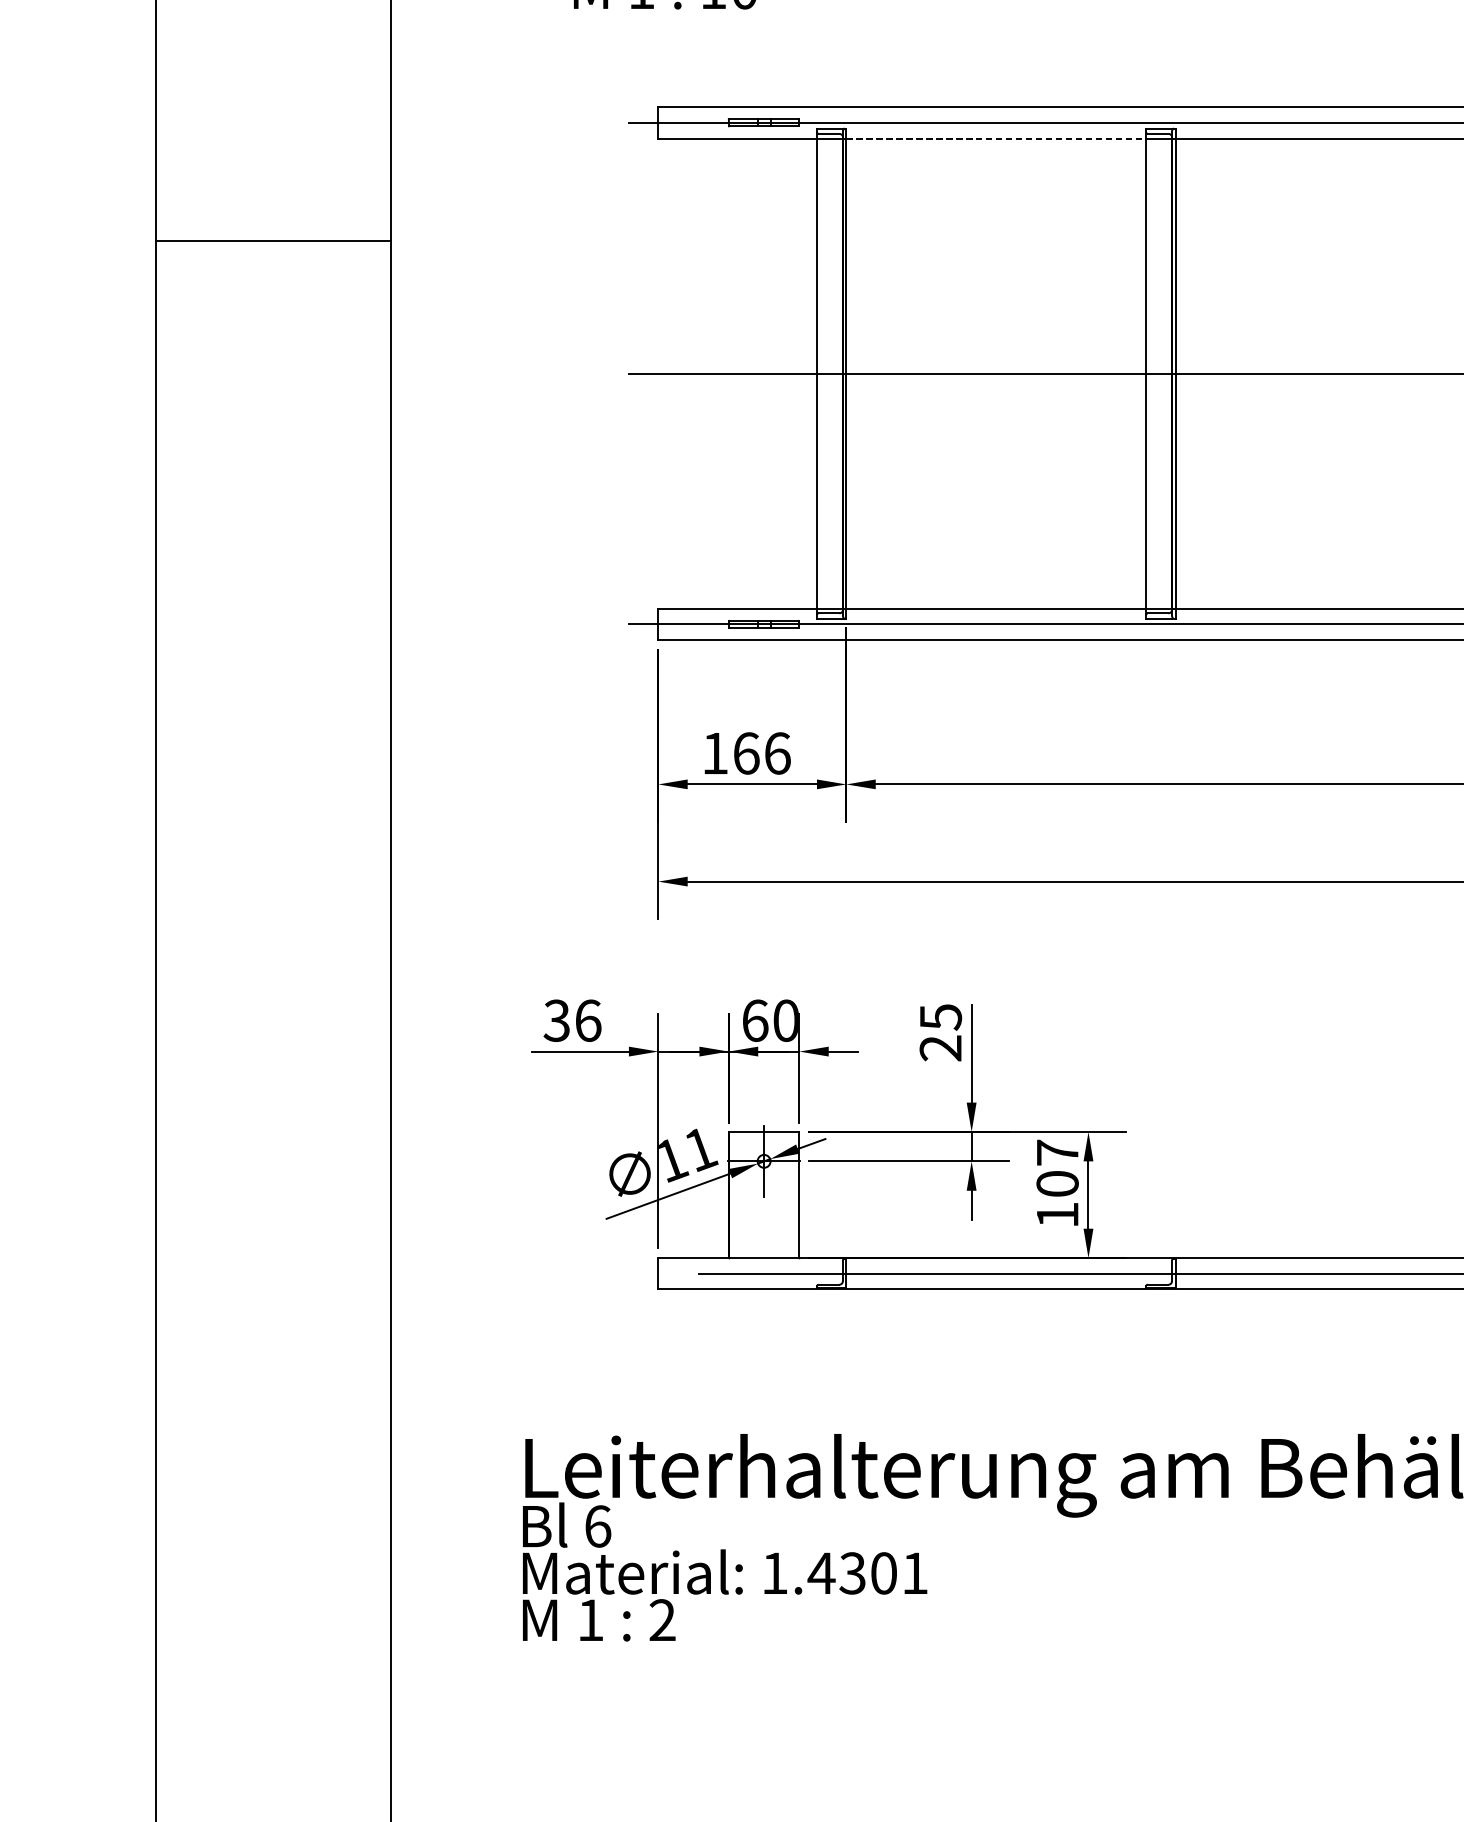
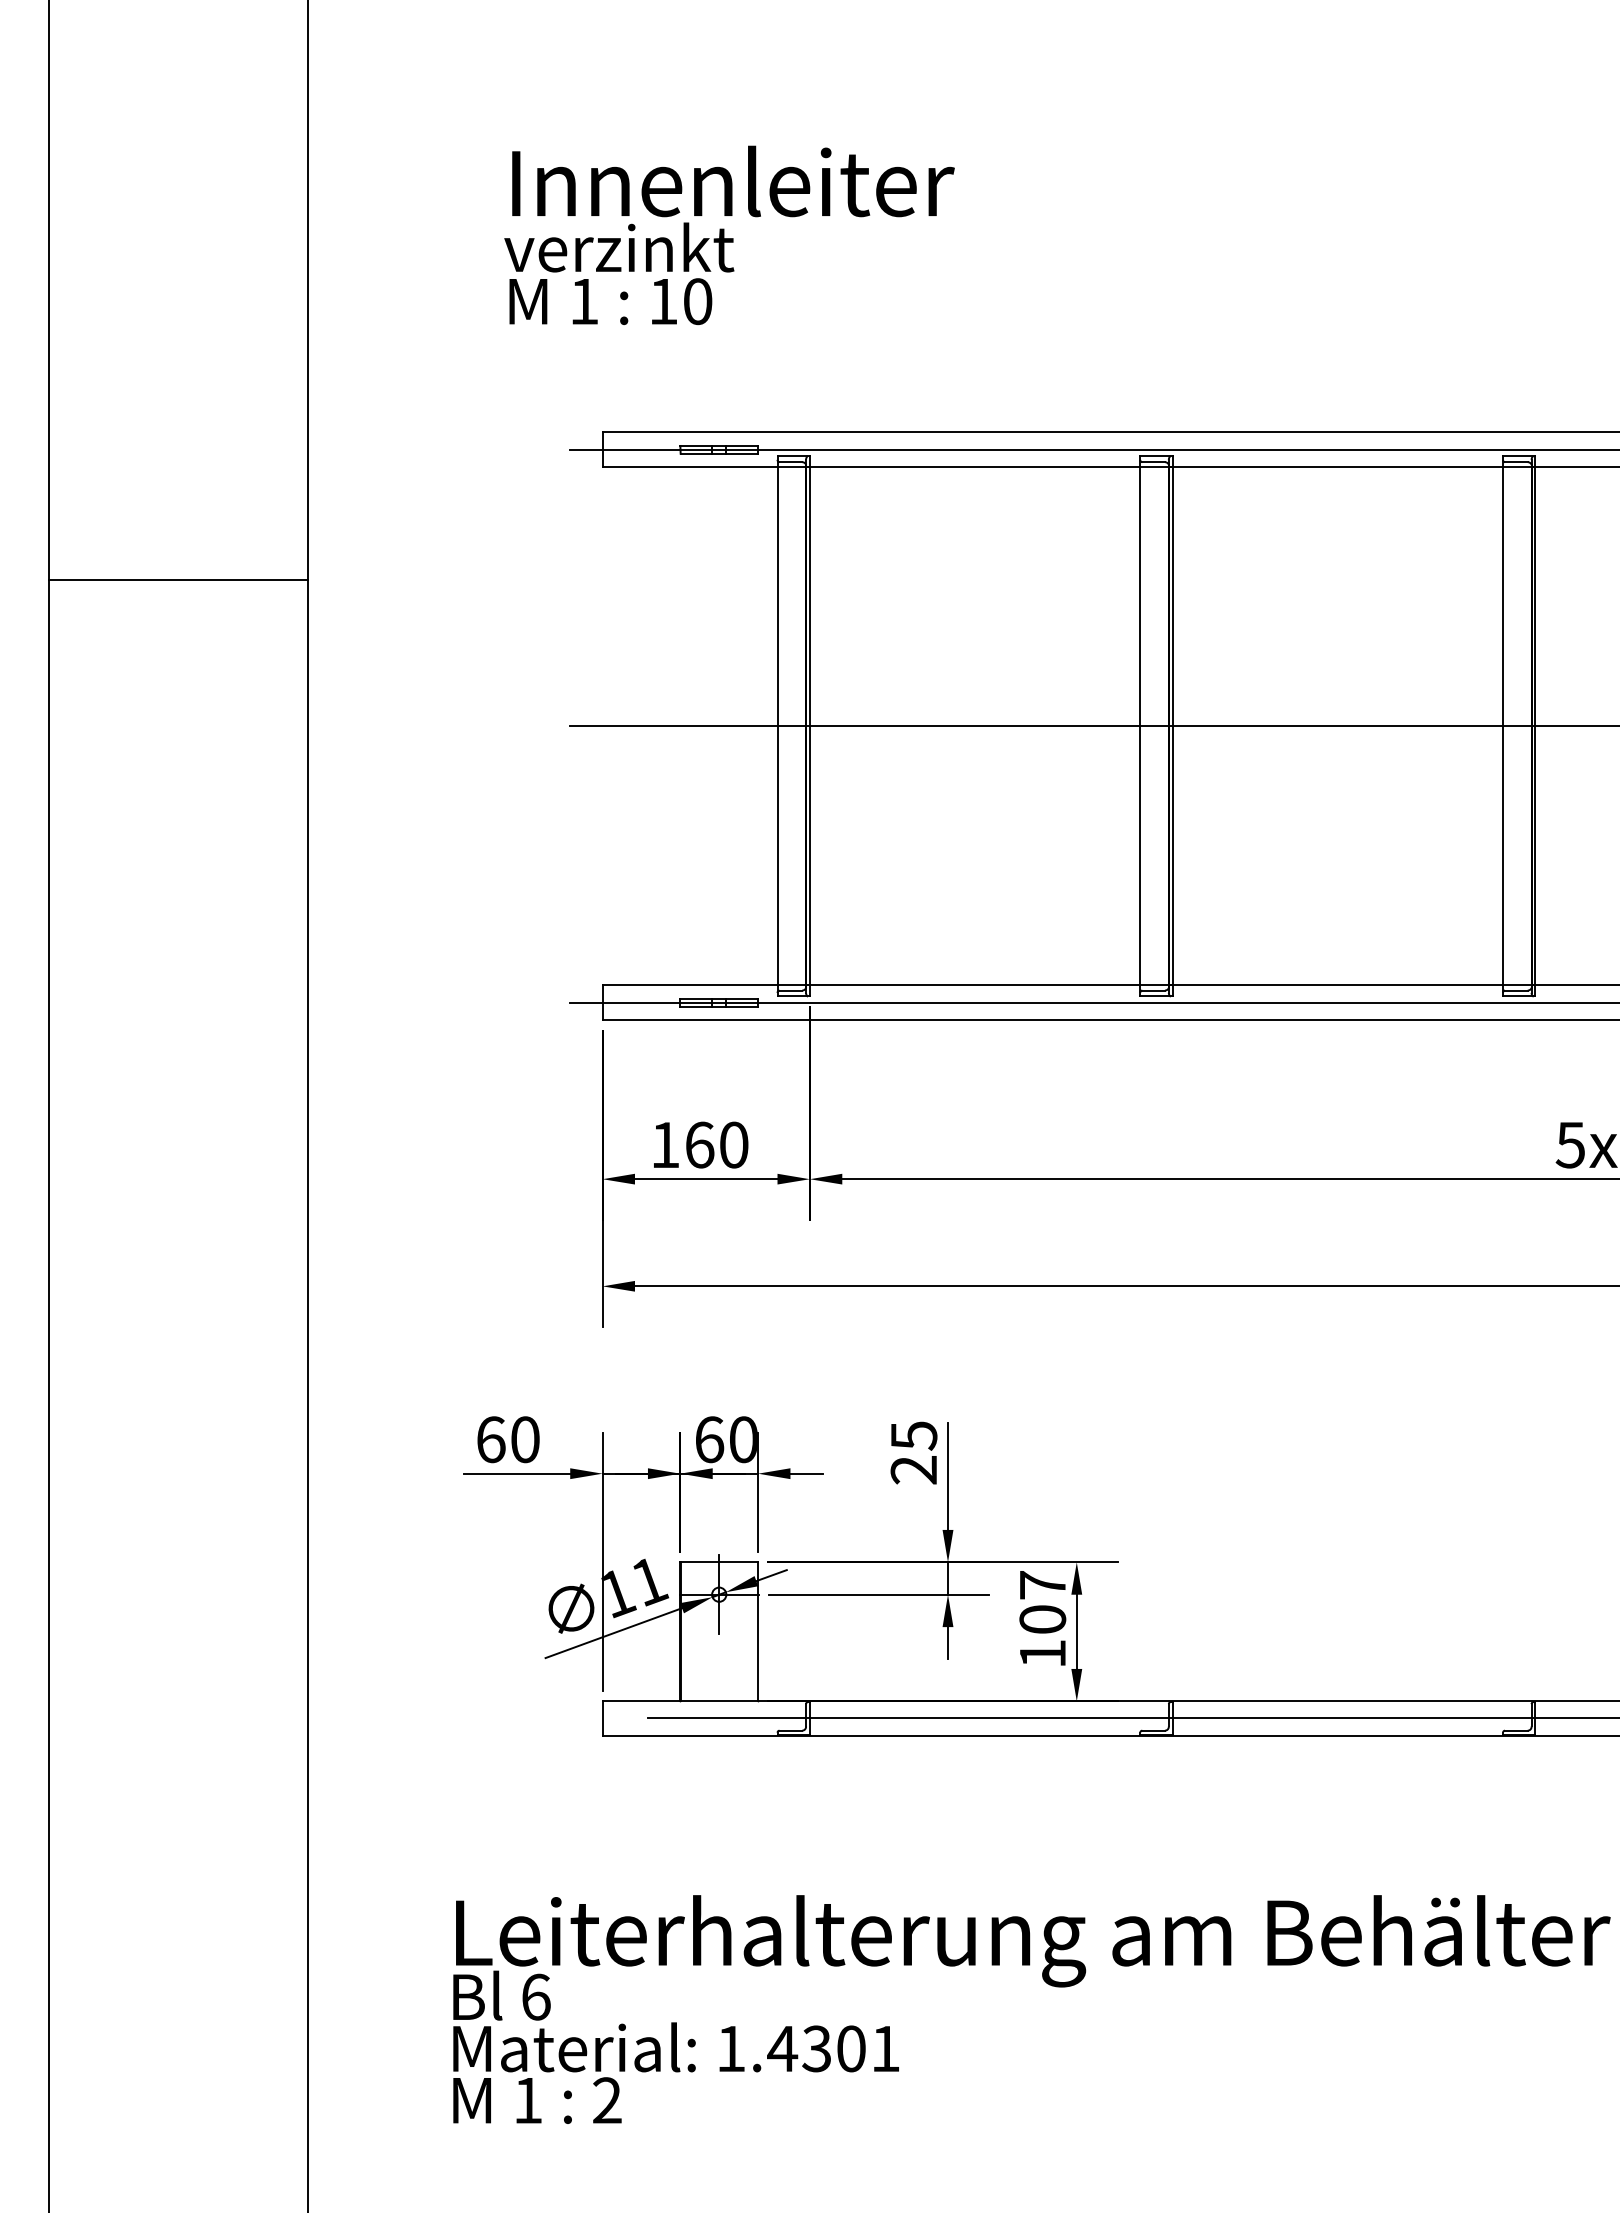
line: (996, 138) -> (975, 467), dashed -> solid
text: (777, 752) -> (734, 1144), 166 -> 160
text: (572, 1020) -> (507, 1439), 36 -> 60

